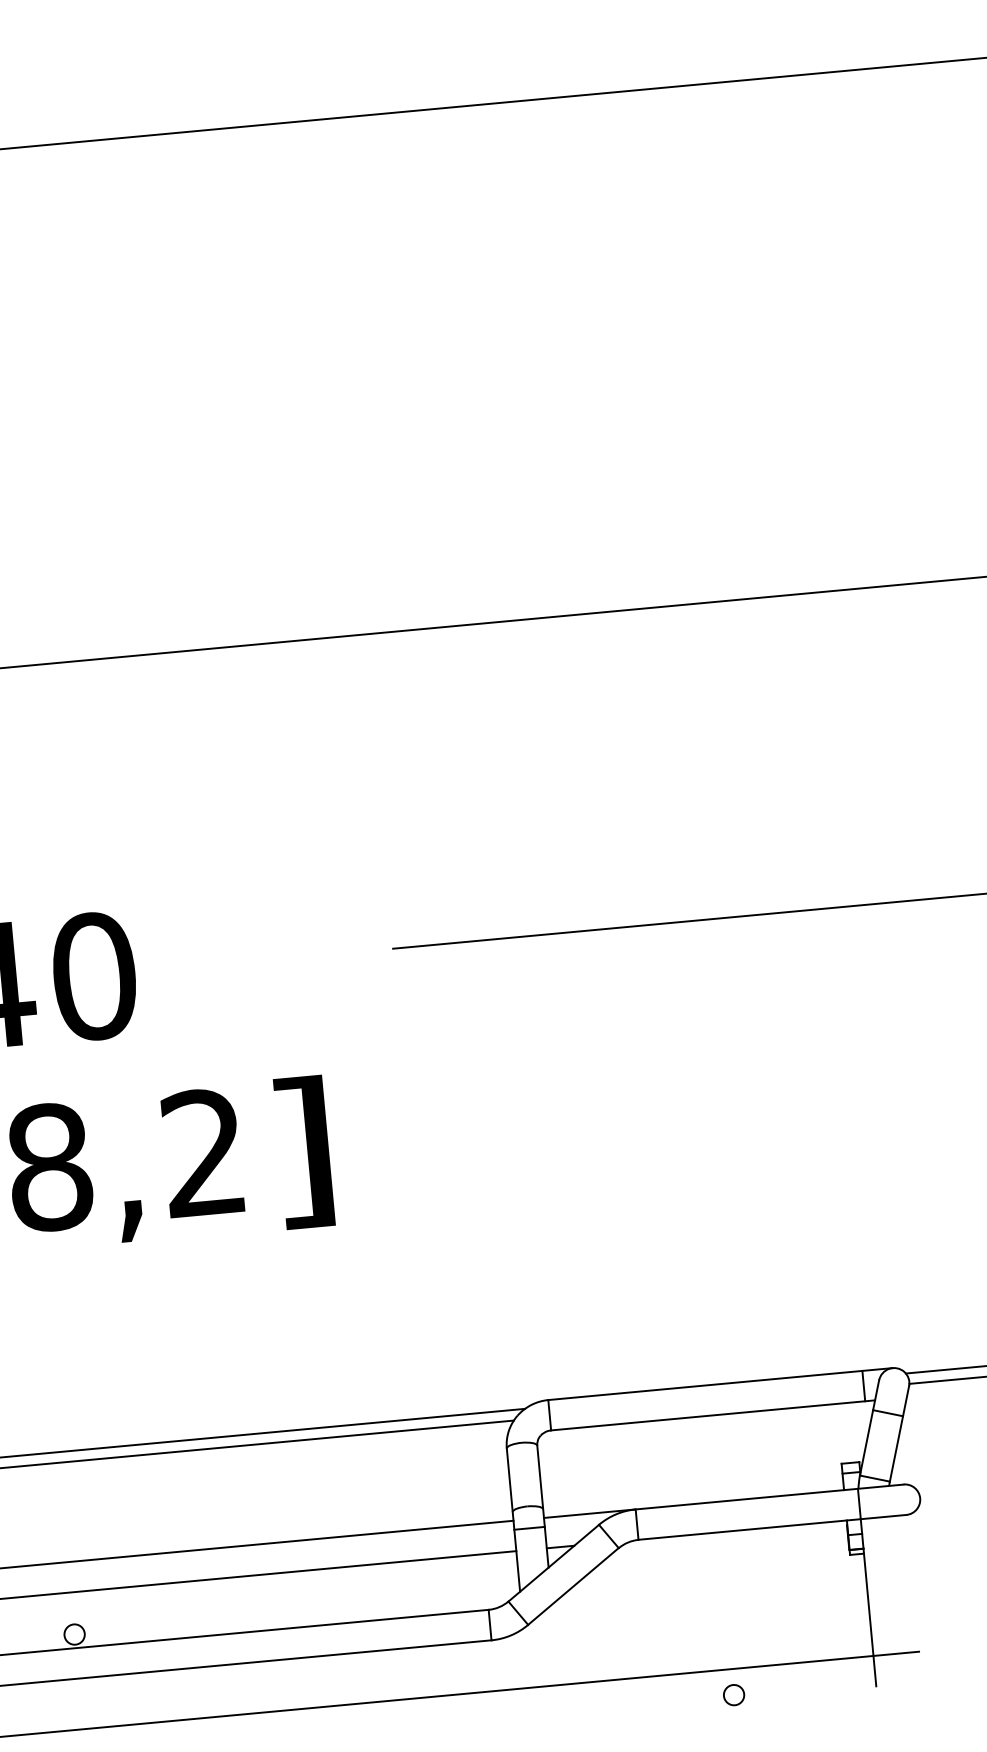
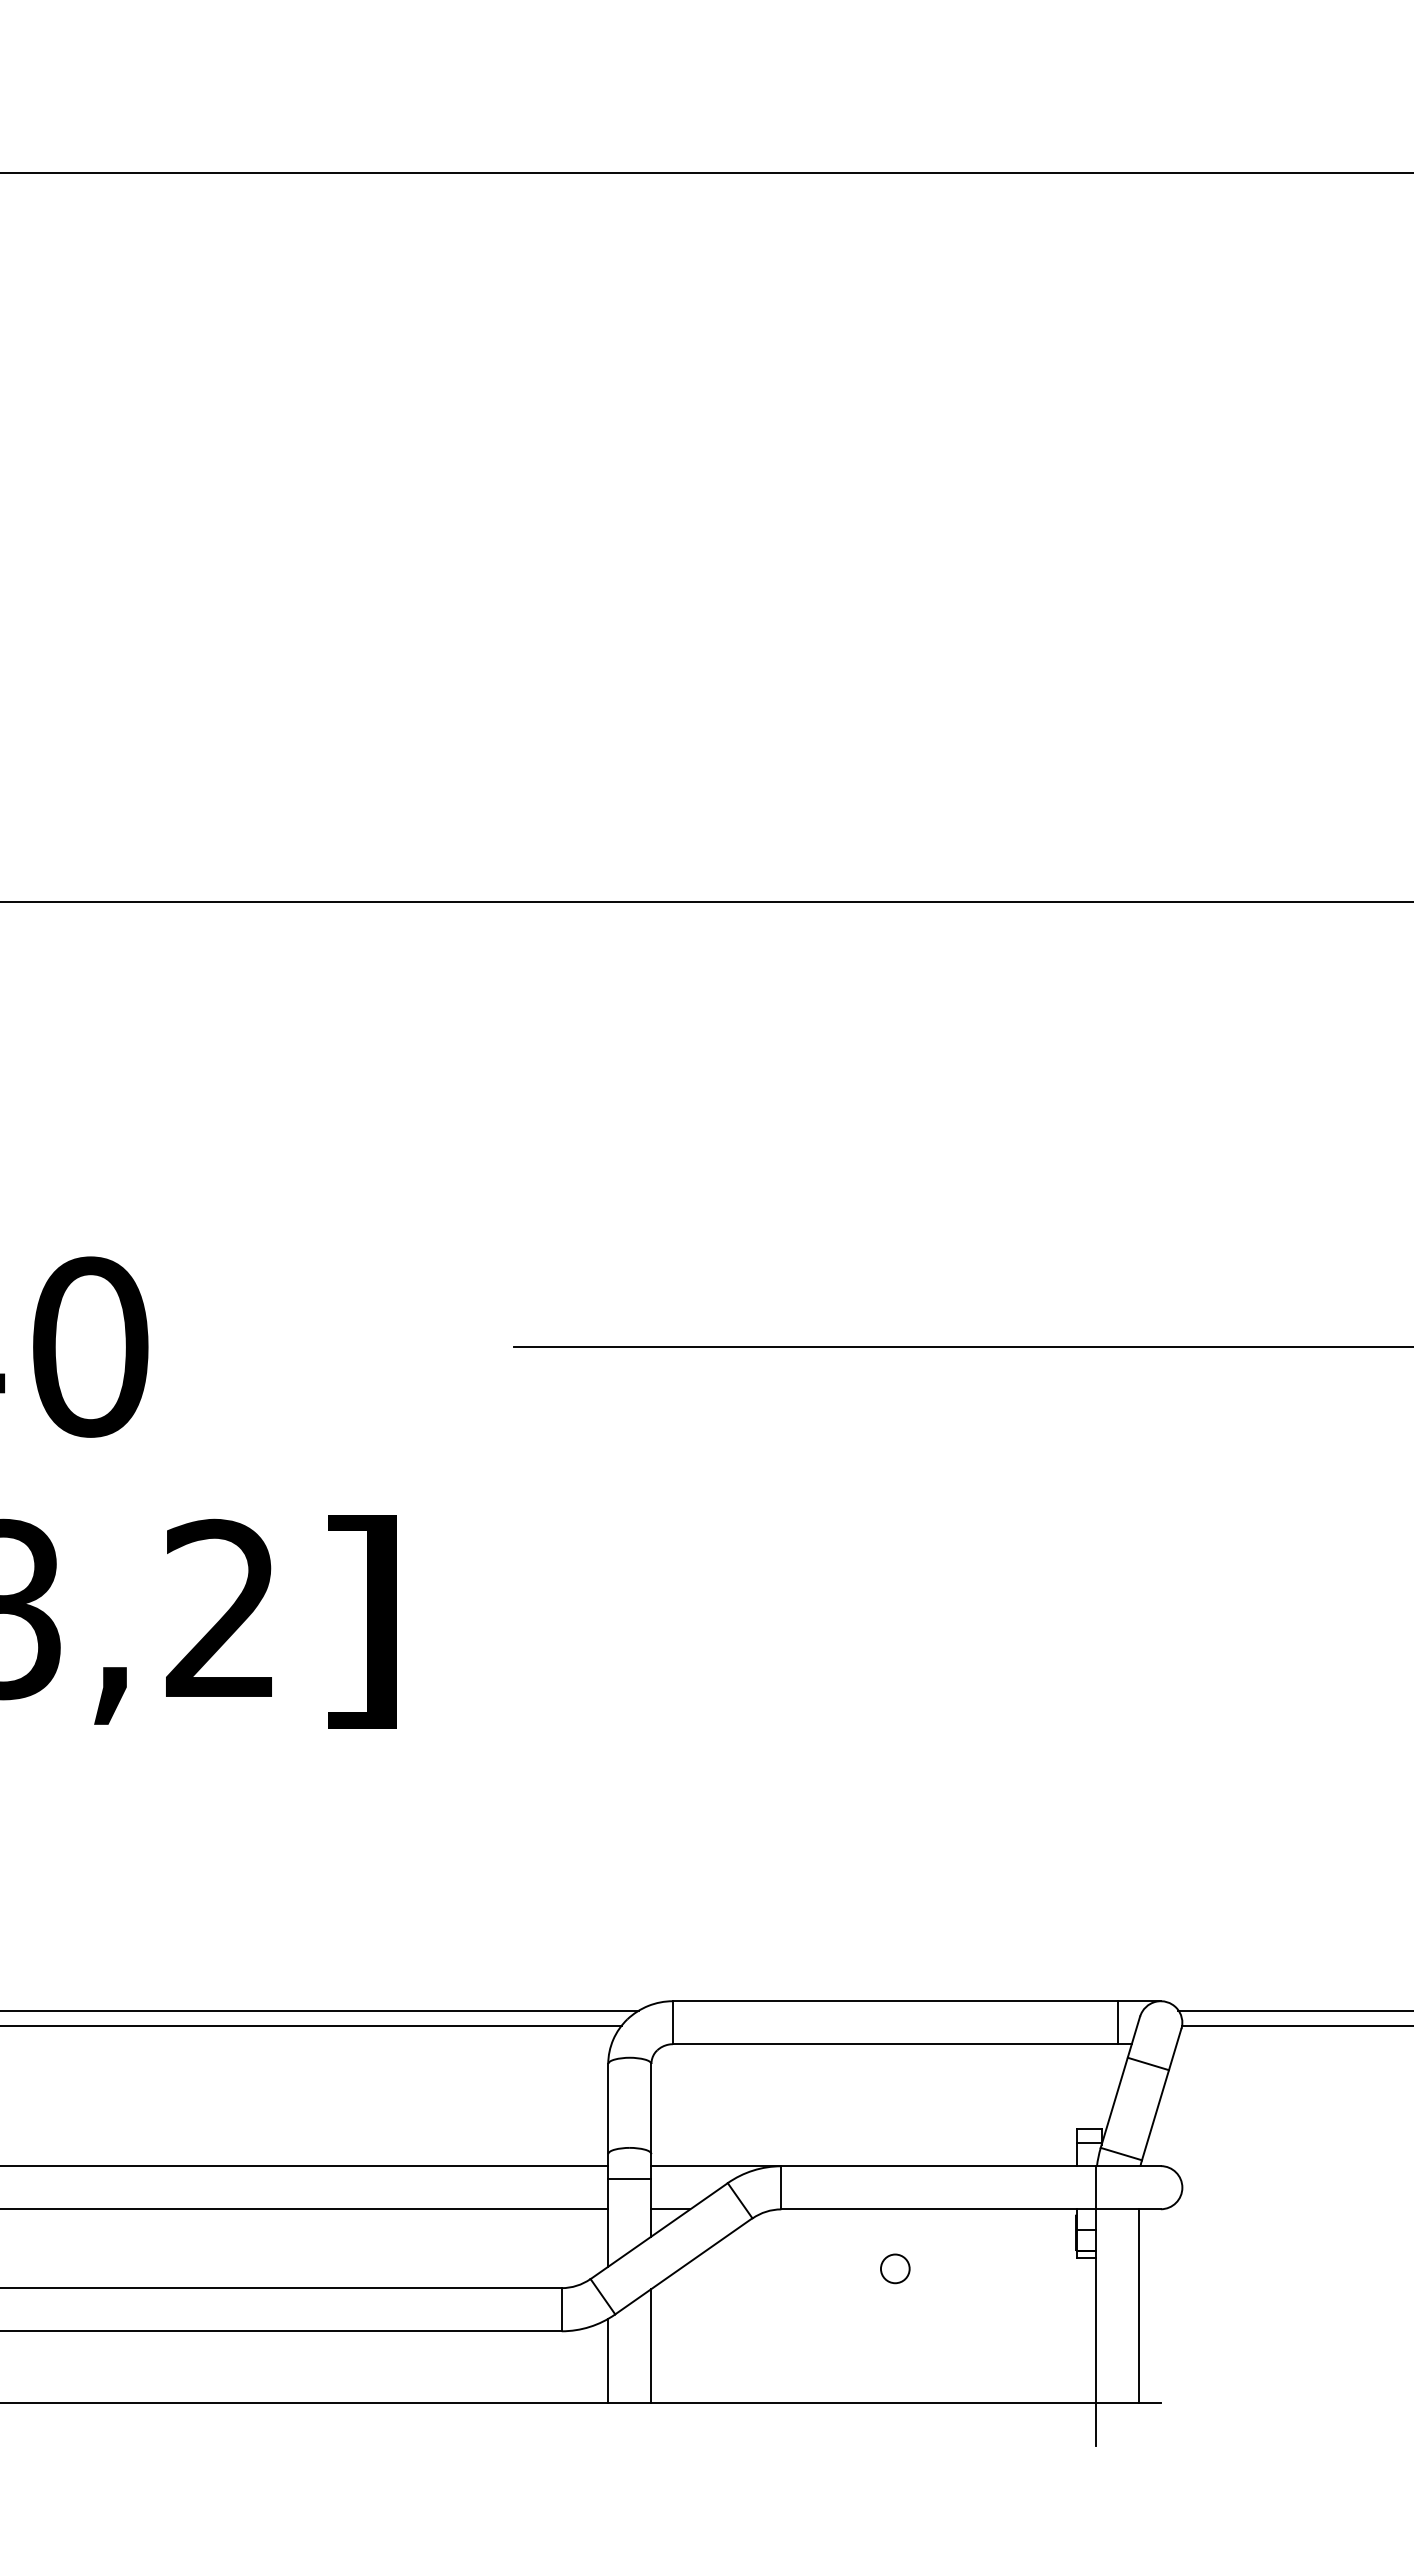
line: (897, 1584) -> (1139, 2306), added
line: (555, 1645) -> (651, 2346), added
line: (526, 1657) -> (608, 2360), added
circle: (734, 1694) -> (895, 2268), moved

